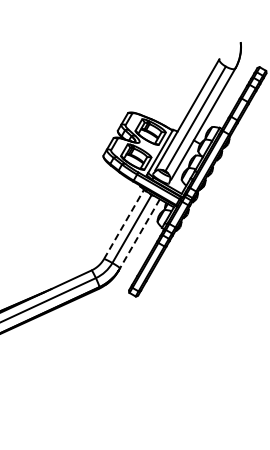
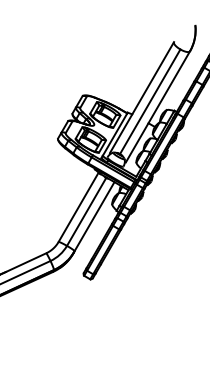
line: (124, 223) -> (79, 206), dashed -> solid
line: (139, 233) -> (94, 216), dashed -> solid

